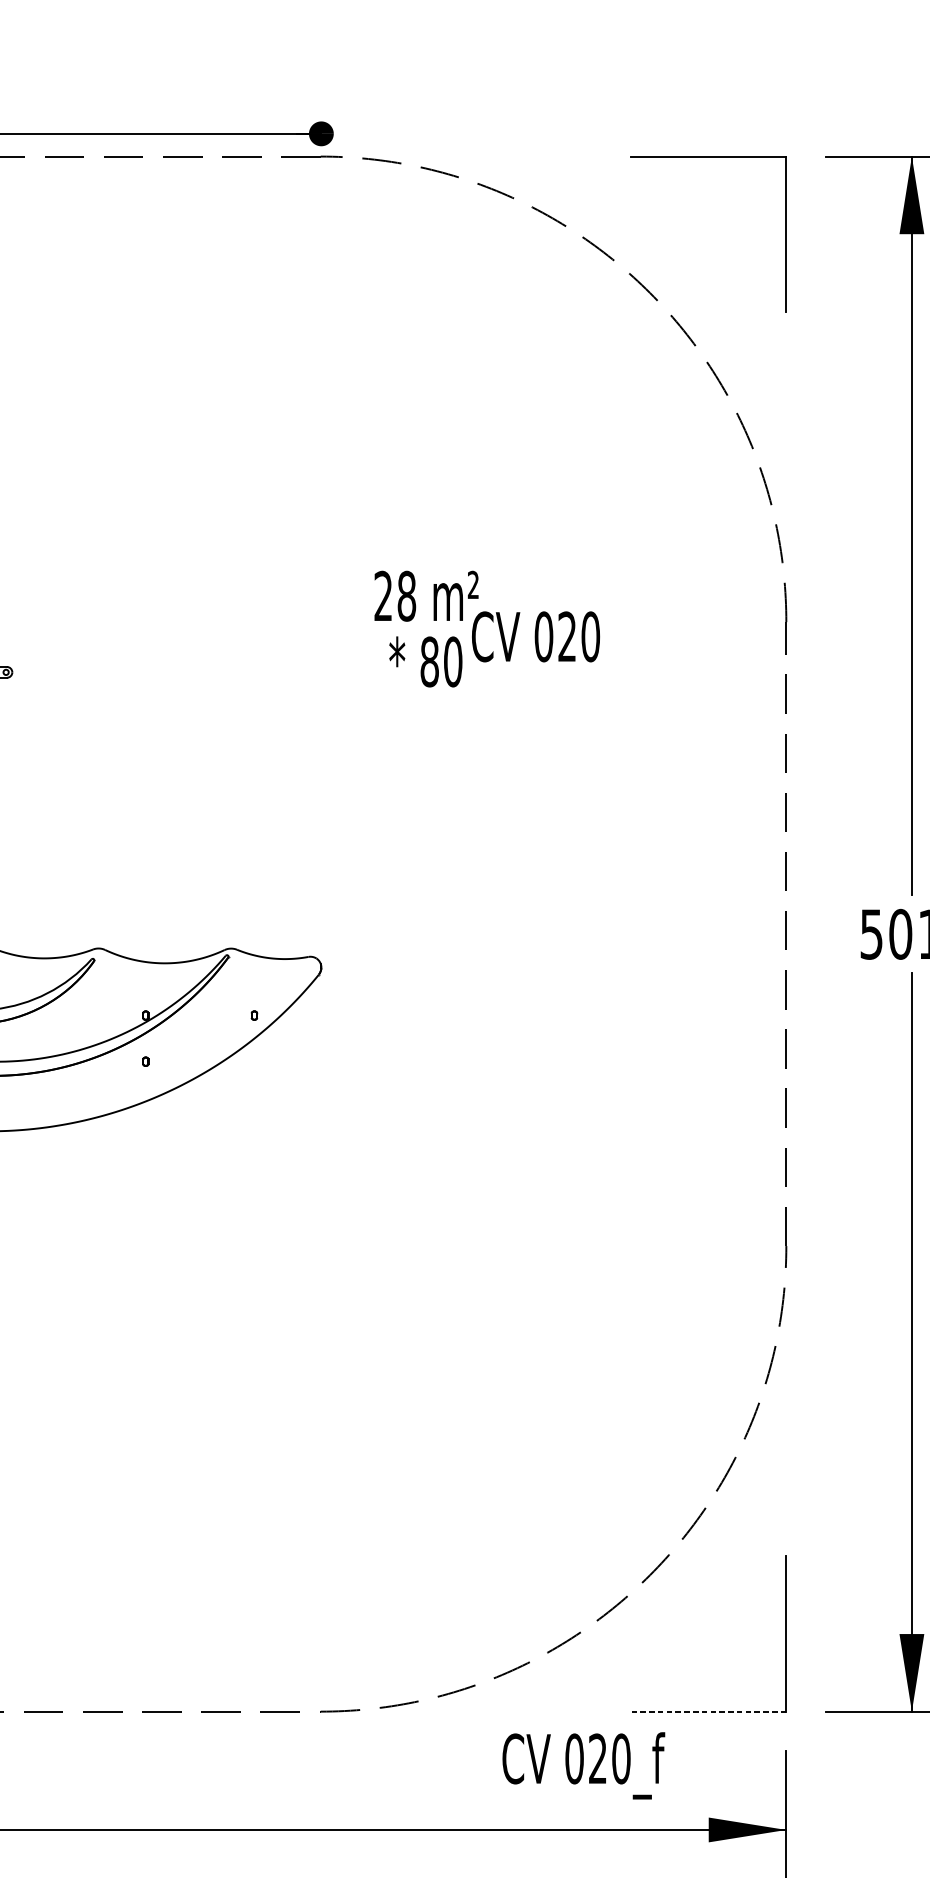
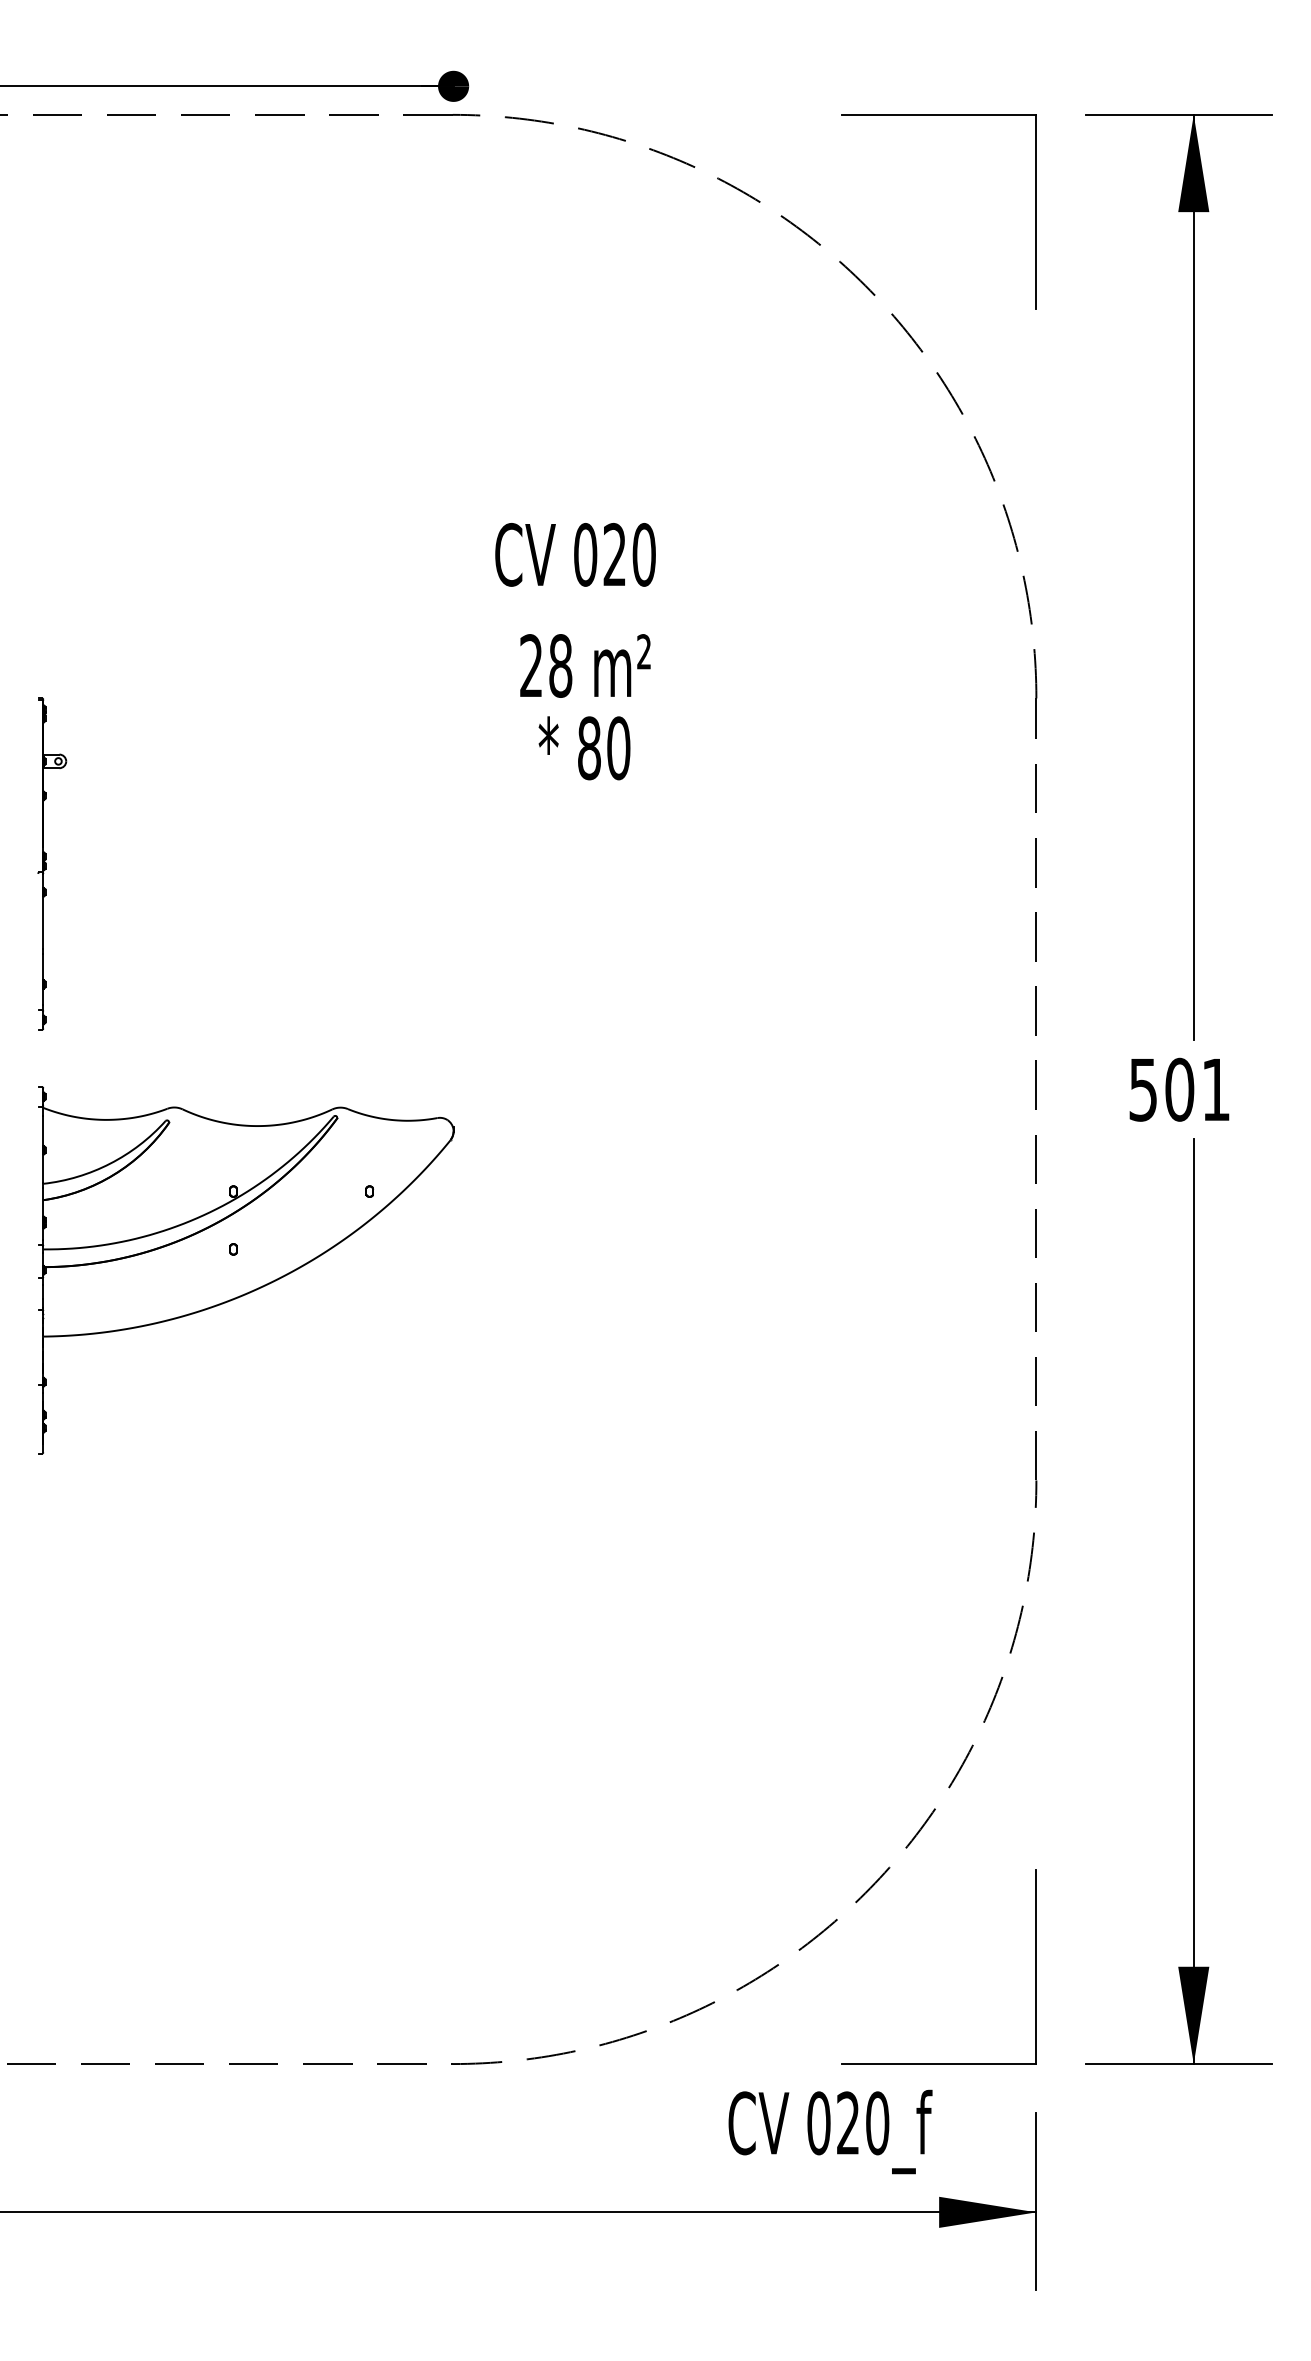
text: (535, 636) -> (575, 554), moved
line: (708, 1712) -> (938, 2064), dashed -> solid
text: (583, 1765) -> (830, 2131), moved

